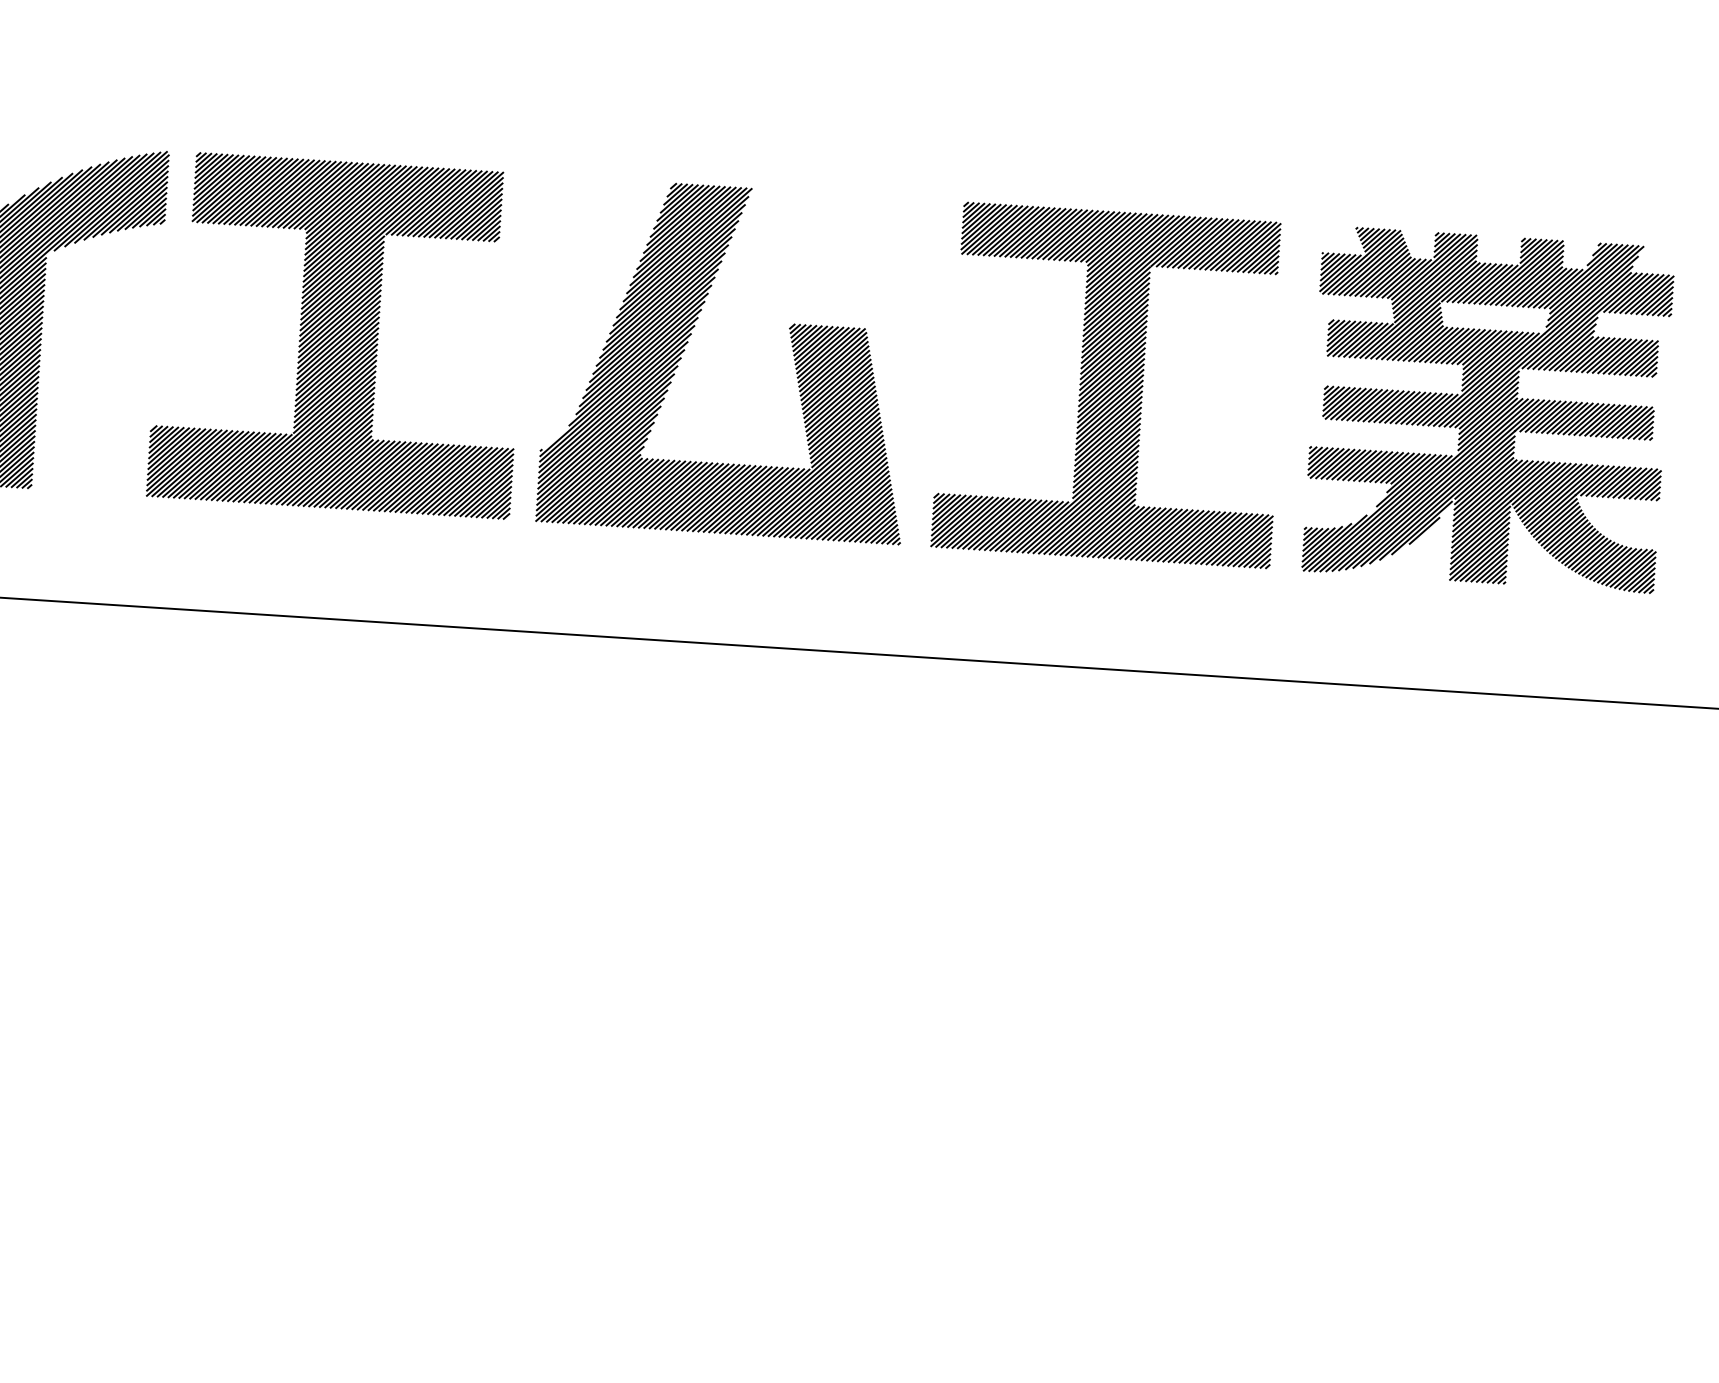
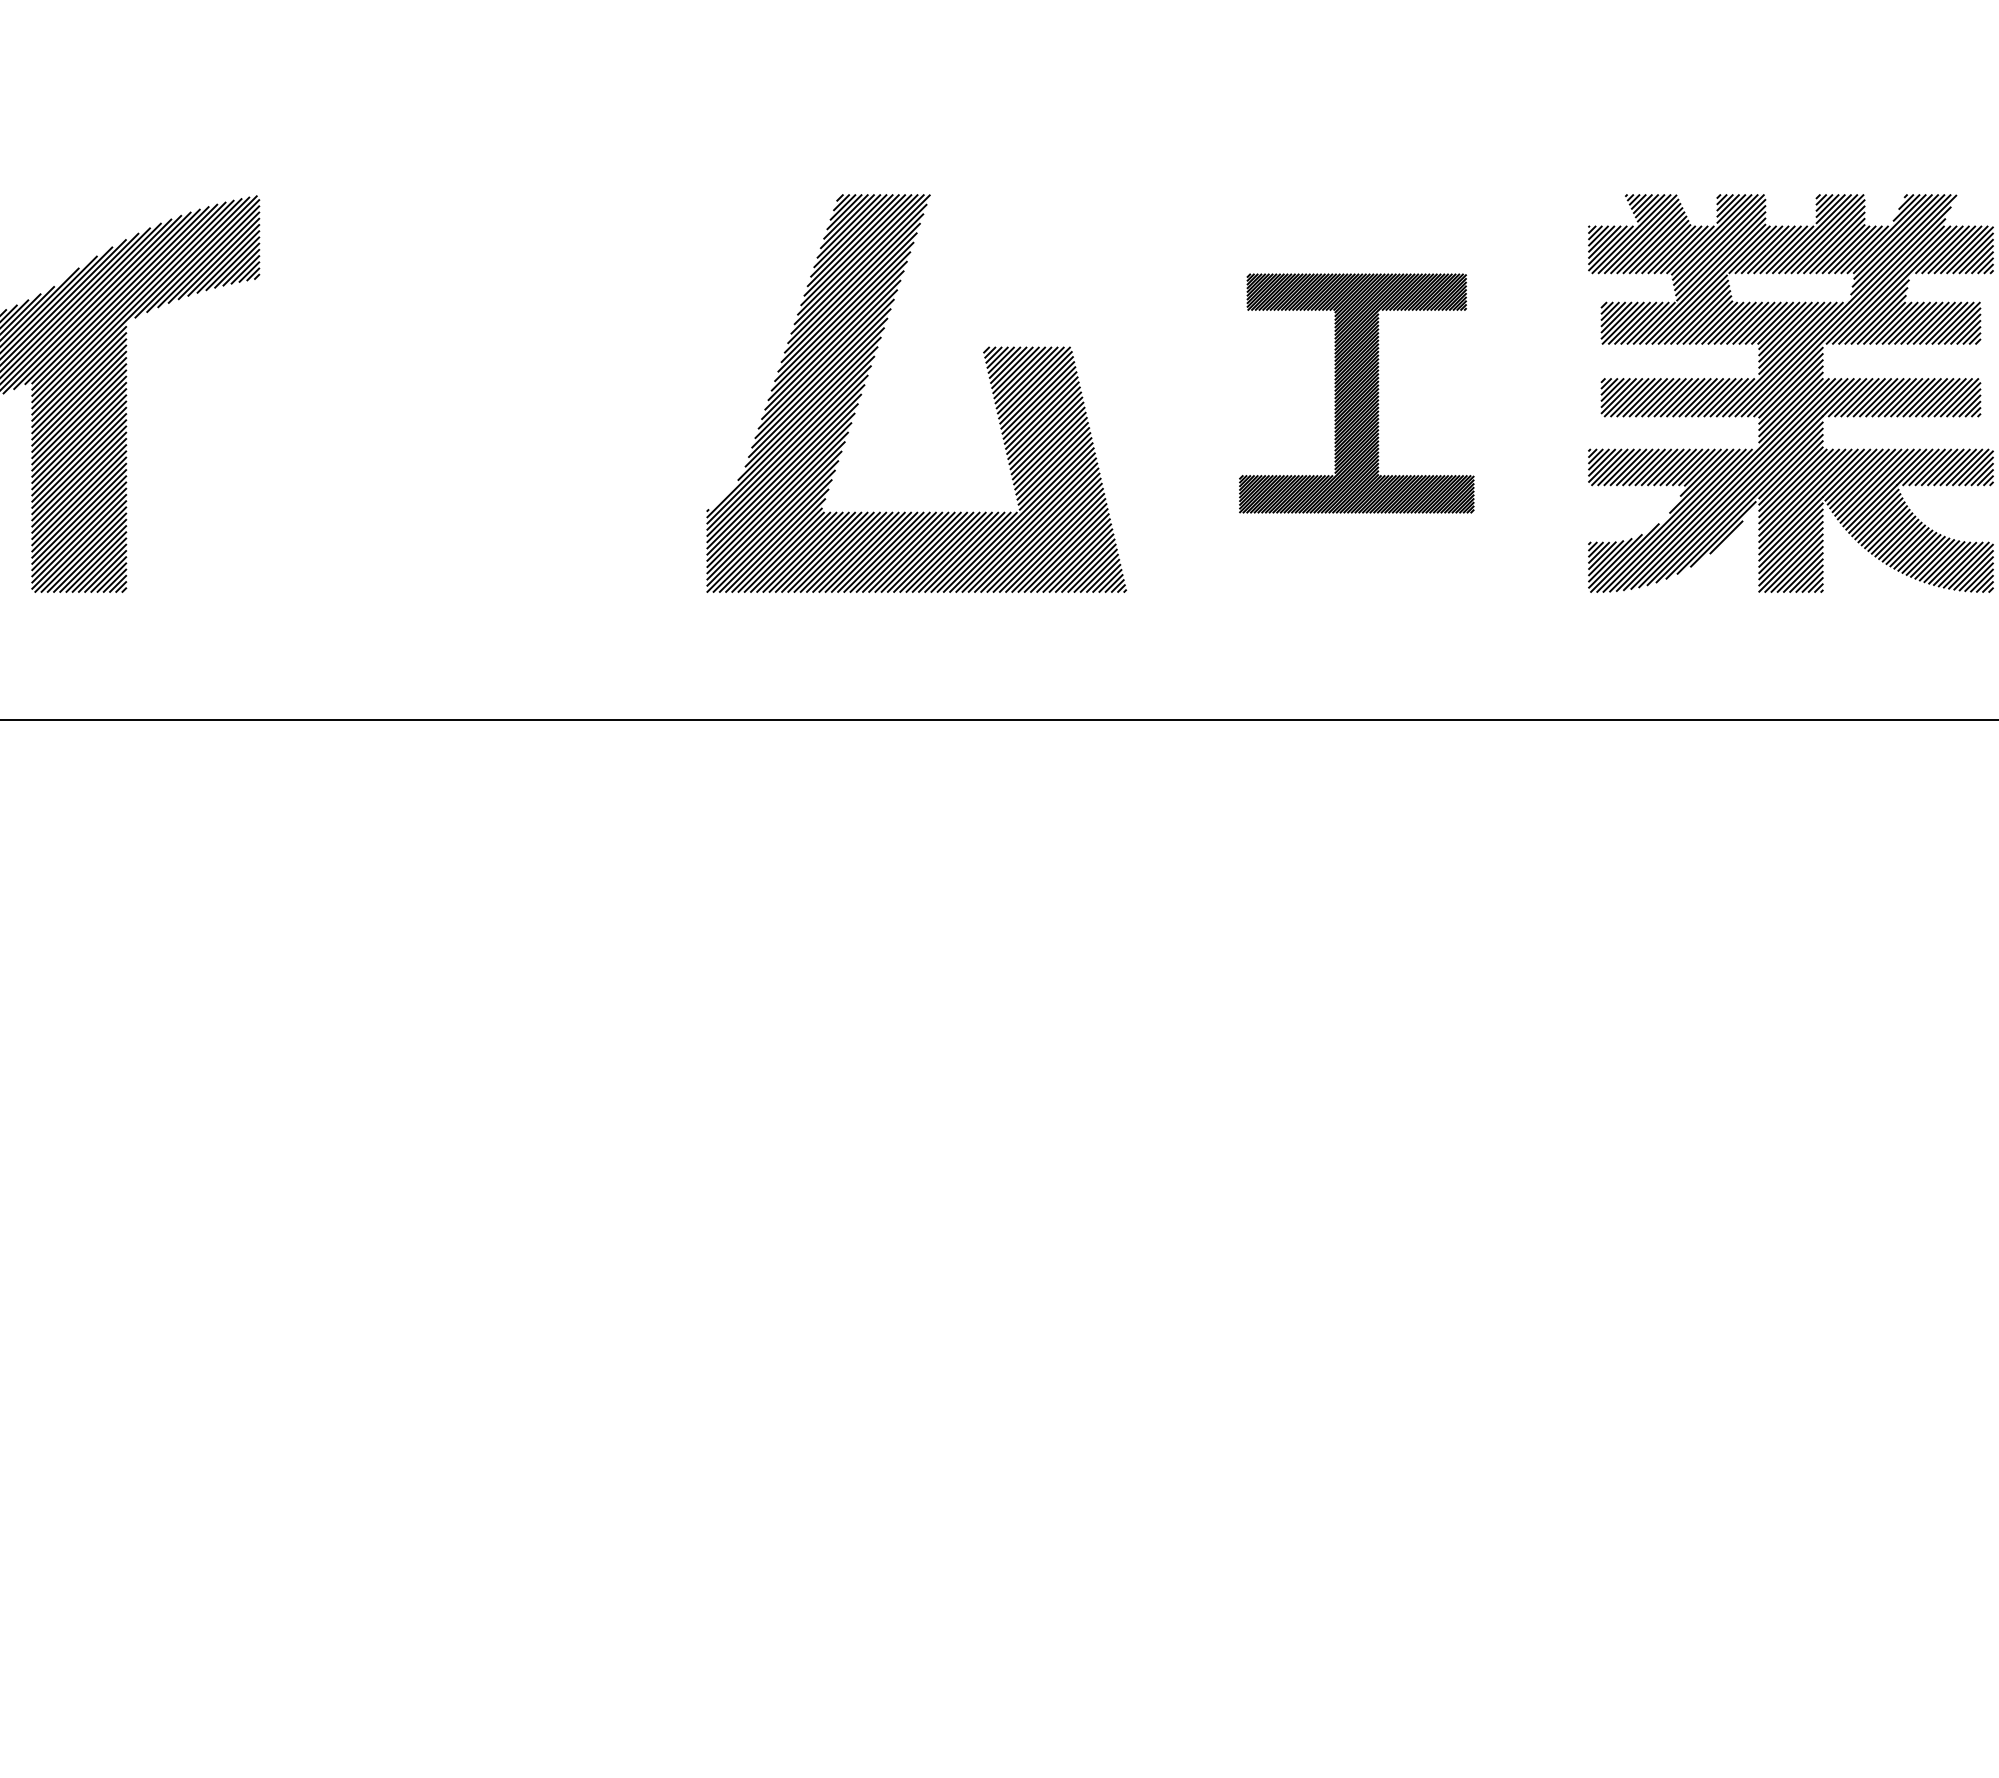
part: (338, 335) -> (467, 393), removed
part: (1111, 385) -> (1356, 393), size x0.6

